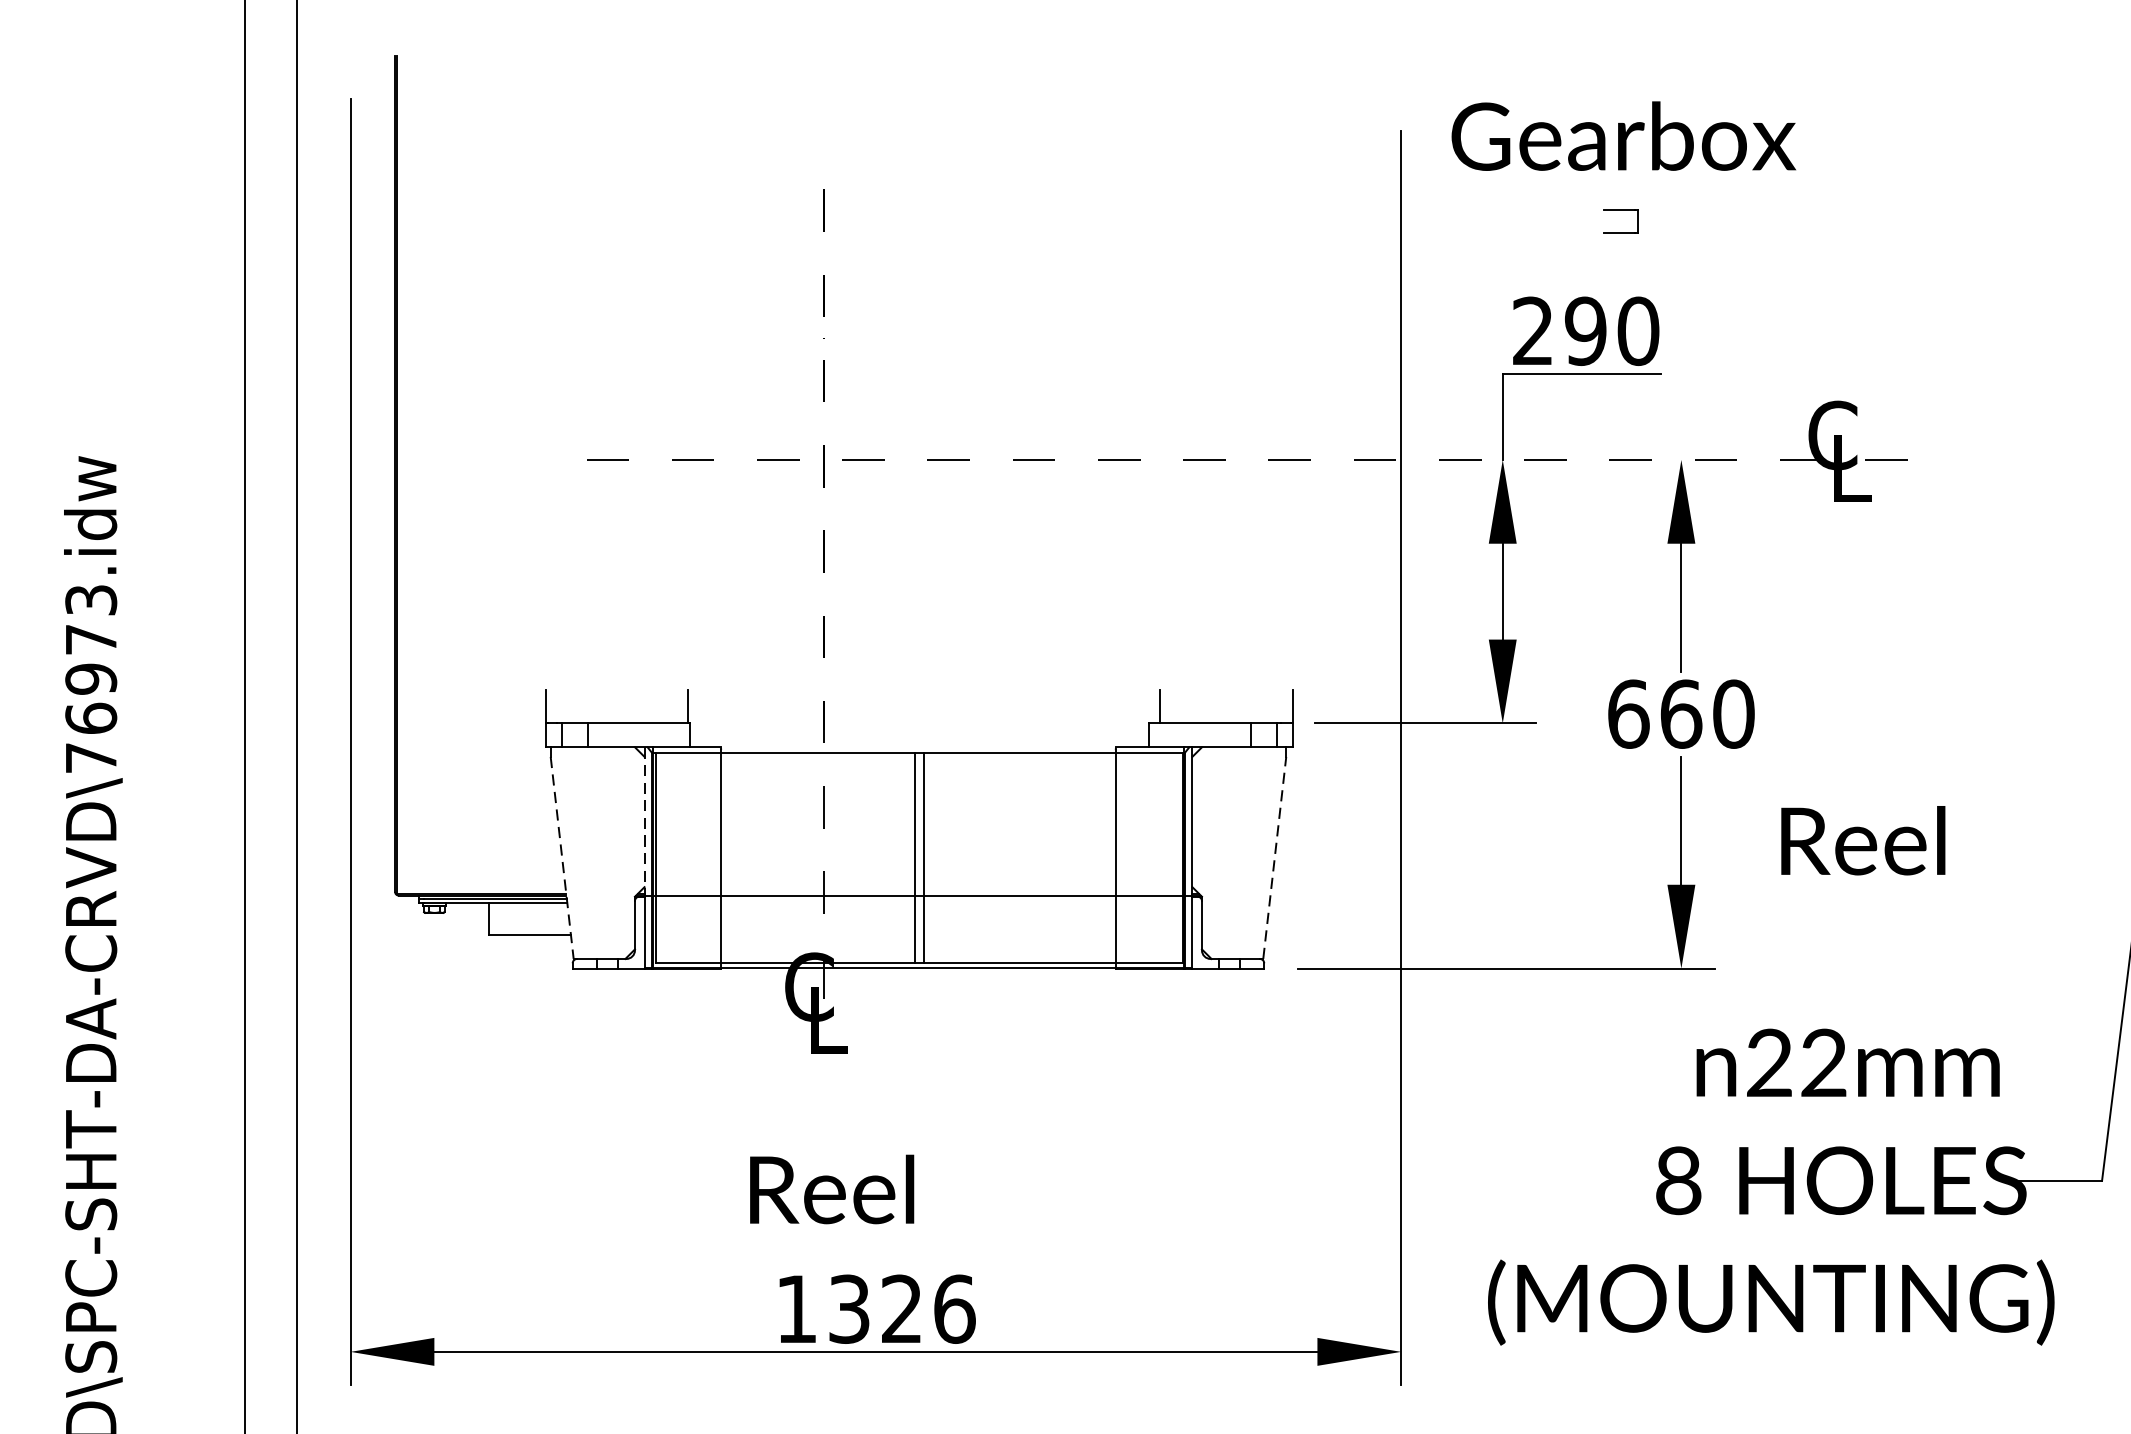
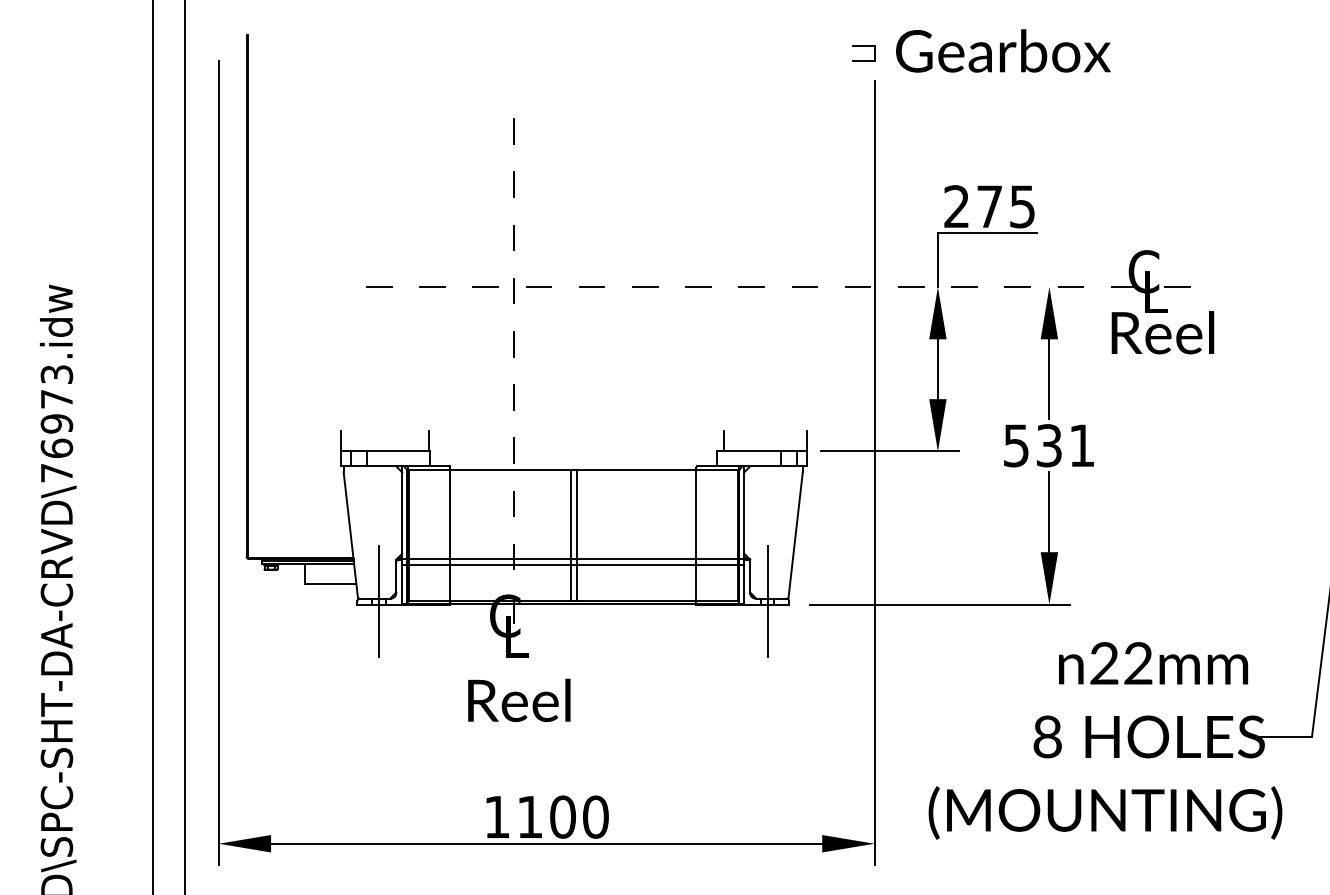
text: (1623, 135) -> (1003, 50), moved
part: (1620, 210) -> (863, 46), moved
text: (1611, 330) -> (1005, 206), 290 -> 275
text: (1681, 713) -> (1049, 445), 660 -> 531
line: (644, 822) -> (402, 513), dashed -> solid
text: (1862, 840) -> (1162, 332), moved
line: (1274, 856) -> (795, 534), dashed -> solid
line: (561, 857) -> (350, 535), dashed -> solid
line: (918, 906) -> (573, 565), added
line: (606, 963) -> (378, 601), added
line: (1229, 963) -> (767, 601), added
text: (832, 1188) -> (519, 699), moved
text: (902, 1308) -> (563, 816), 1326 -> 1100

